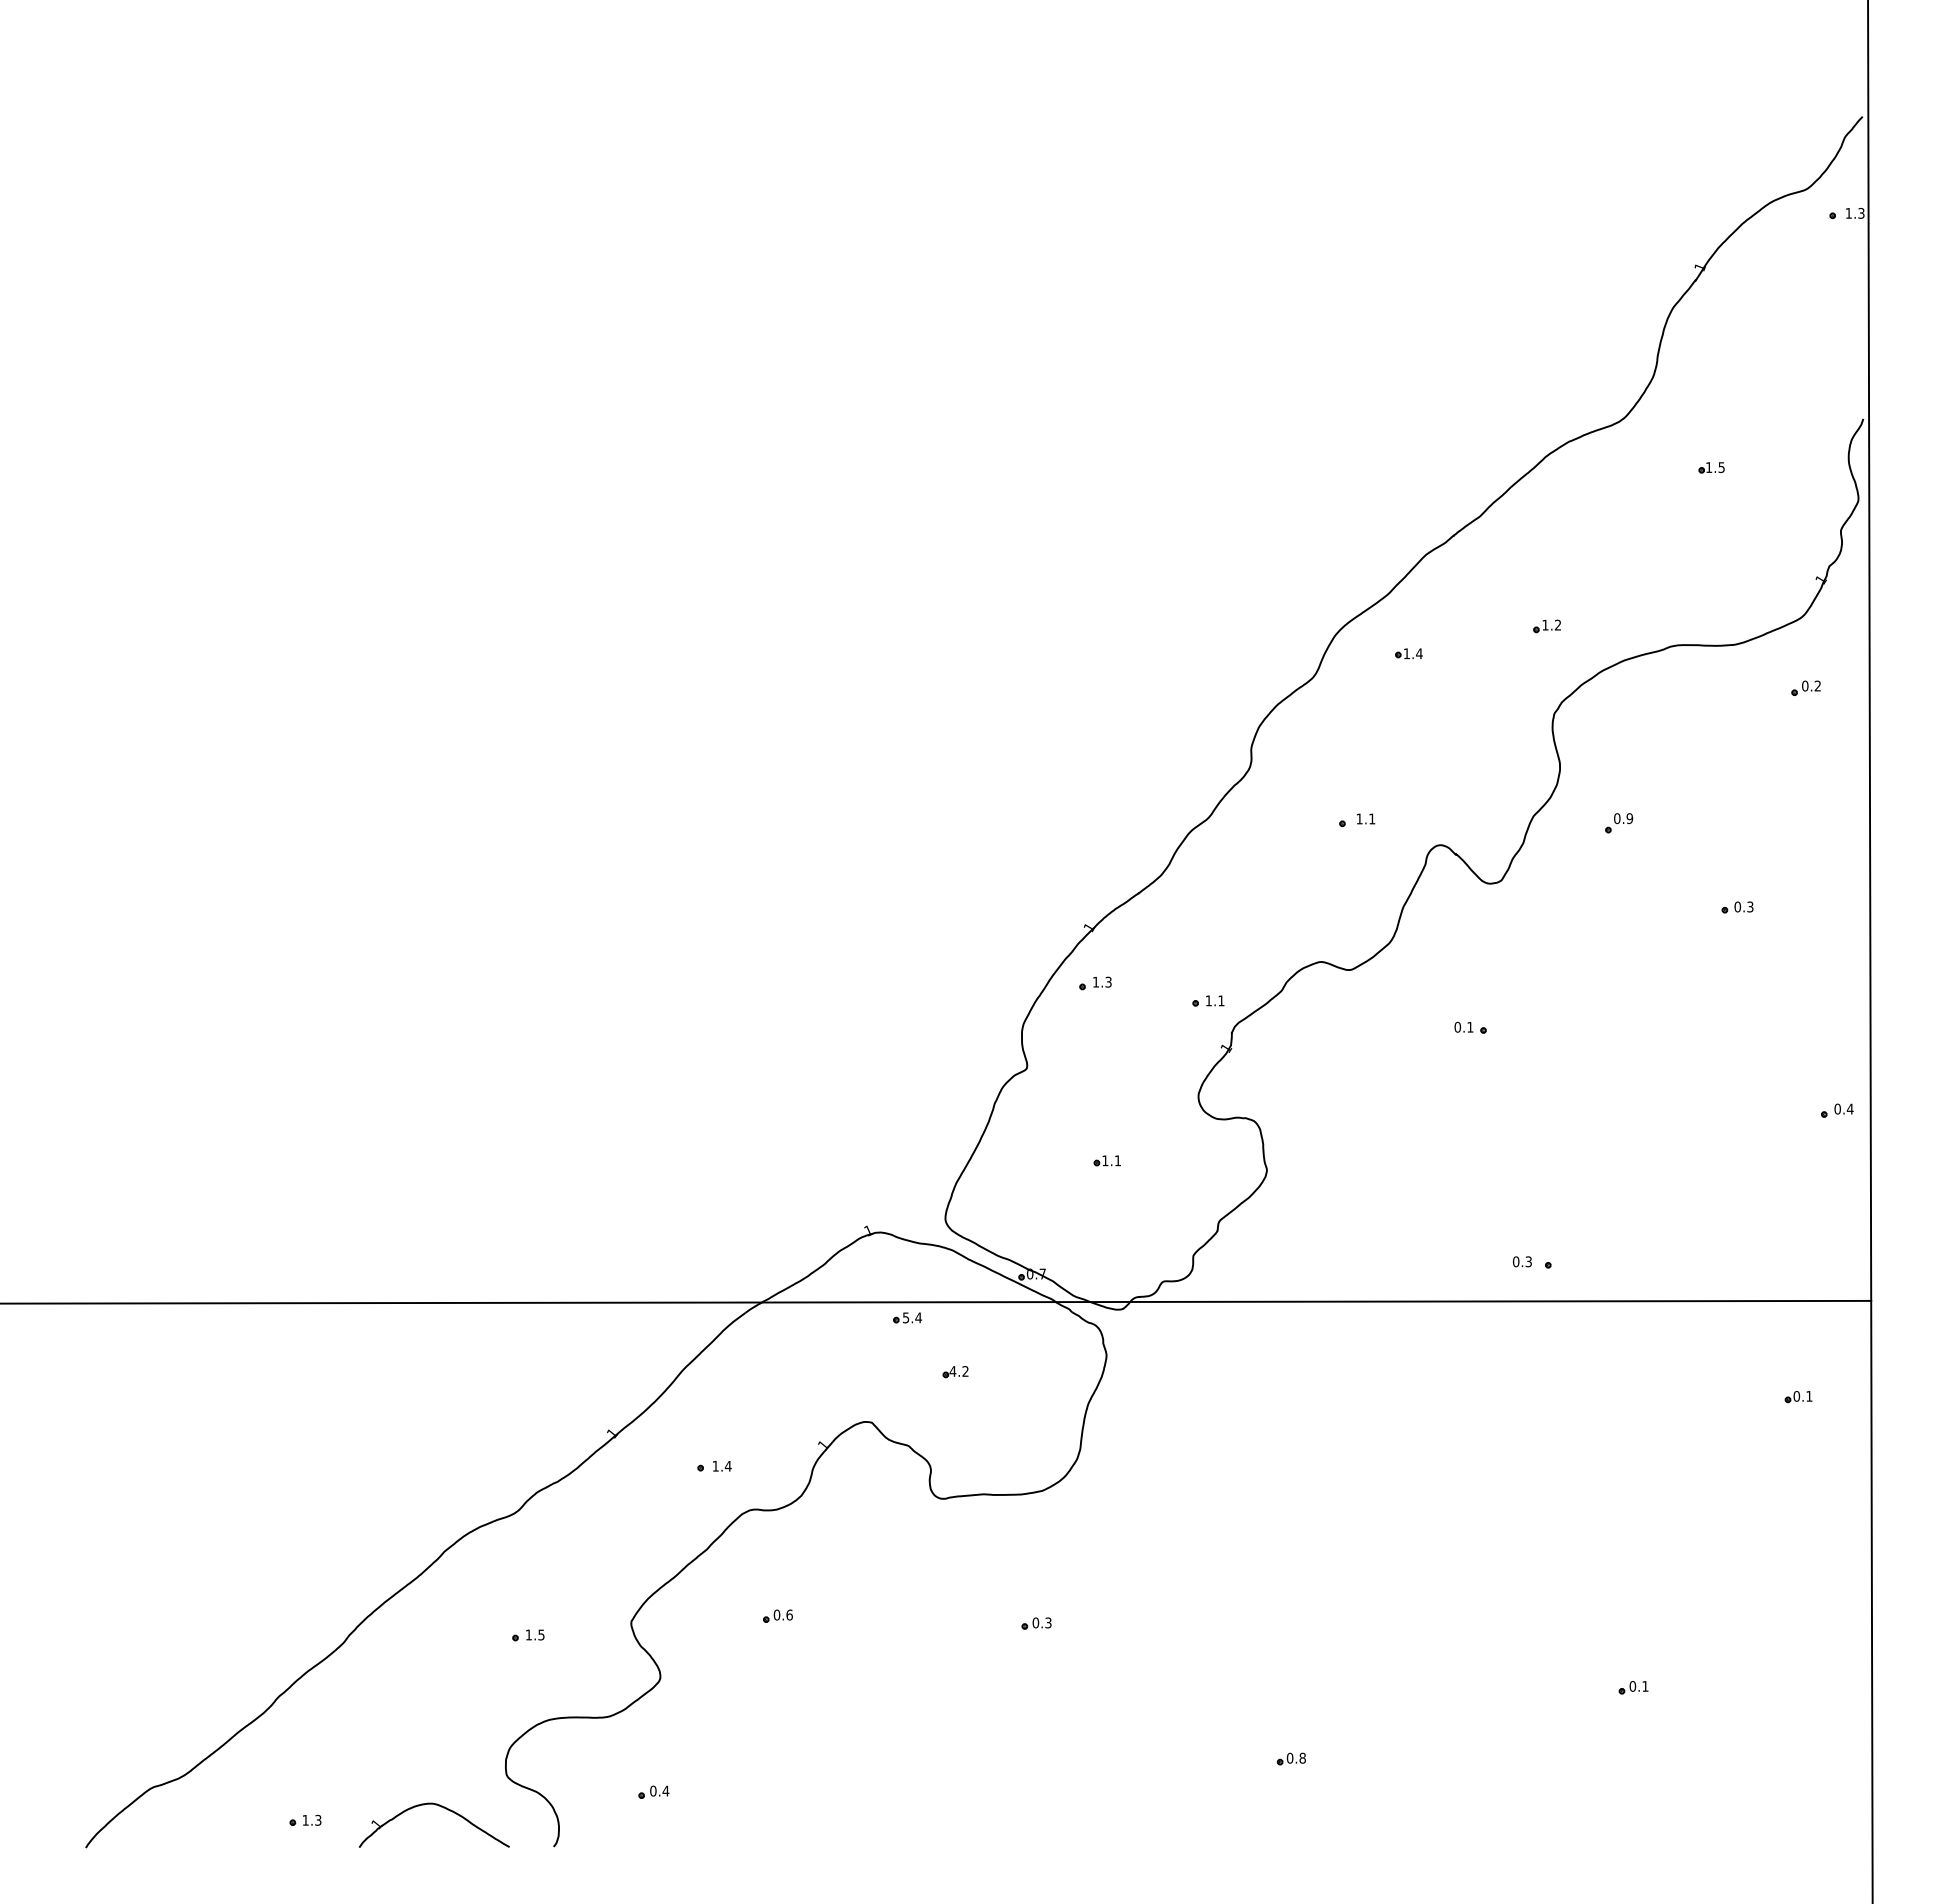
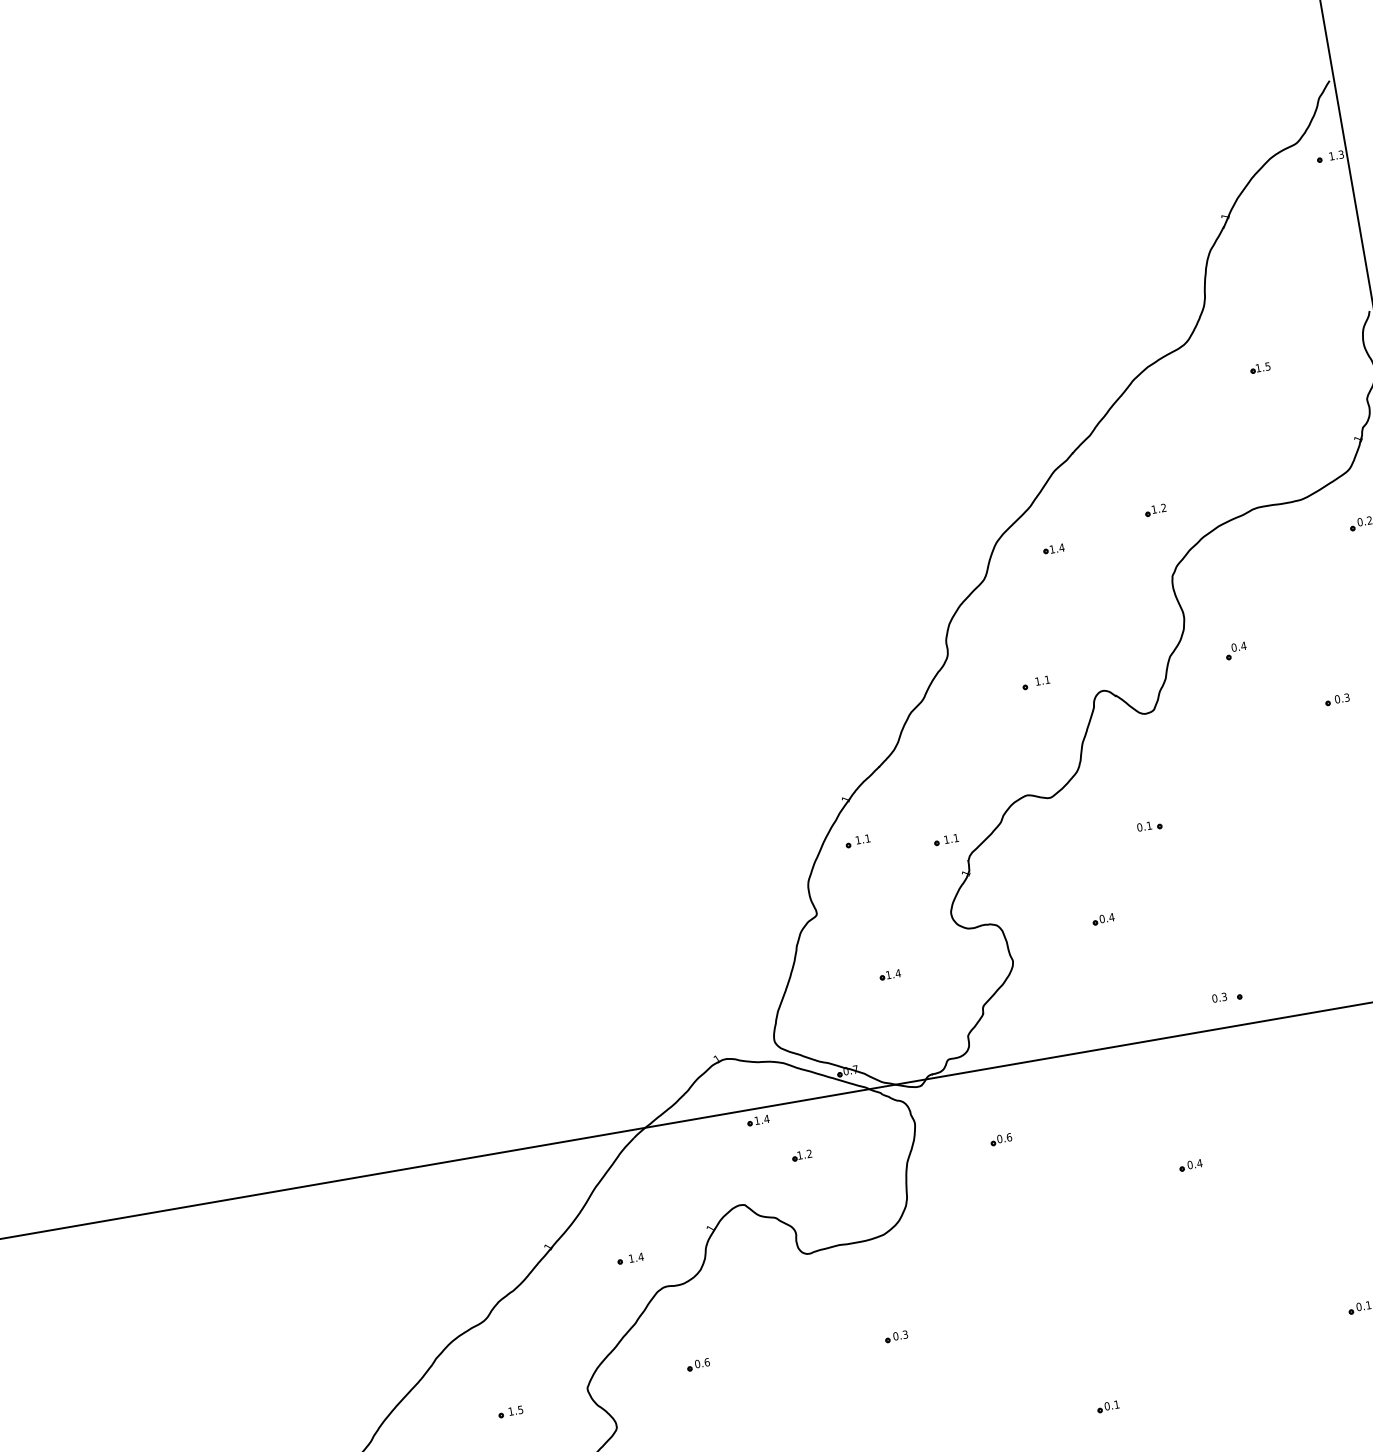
text: (1629, 818) -> (1243, 645), 0.9 -> 0.4
text: (1108, 981) -> (867, 838), 1.3 -> 1.1
part: (1391, 1136) -> (1103, 919), added
text: (1117, 1160) -> (897, 973), 1.1 -> 1.4
text: (906, 1317) -> (757, 1120), 5.4 -> 1.4
text: (952, 1371) -> (799, 1155), 4.2 -> 1.2
part: (1213, 1394) -> (1001, 1139), added
part: (1449, 1469) -> (1191, 1165), added
text: (1302, 1757) -> (1116, 1404), 0.8 -> 0.1

